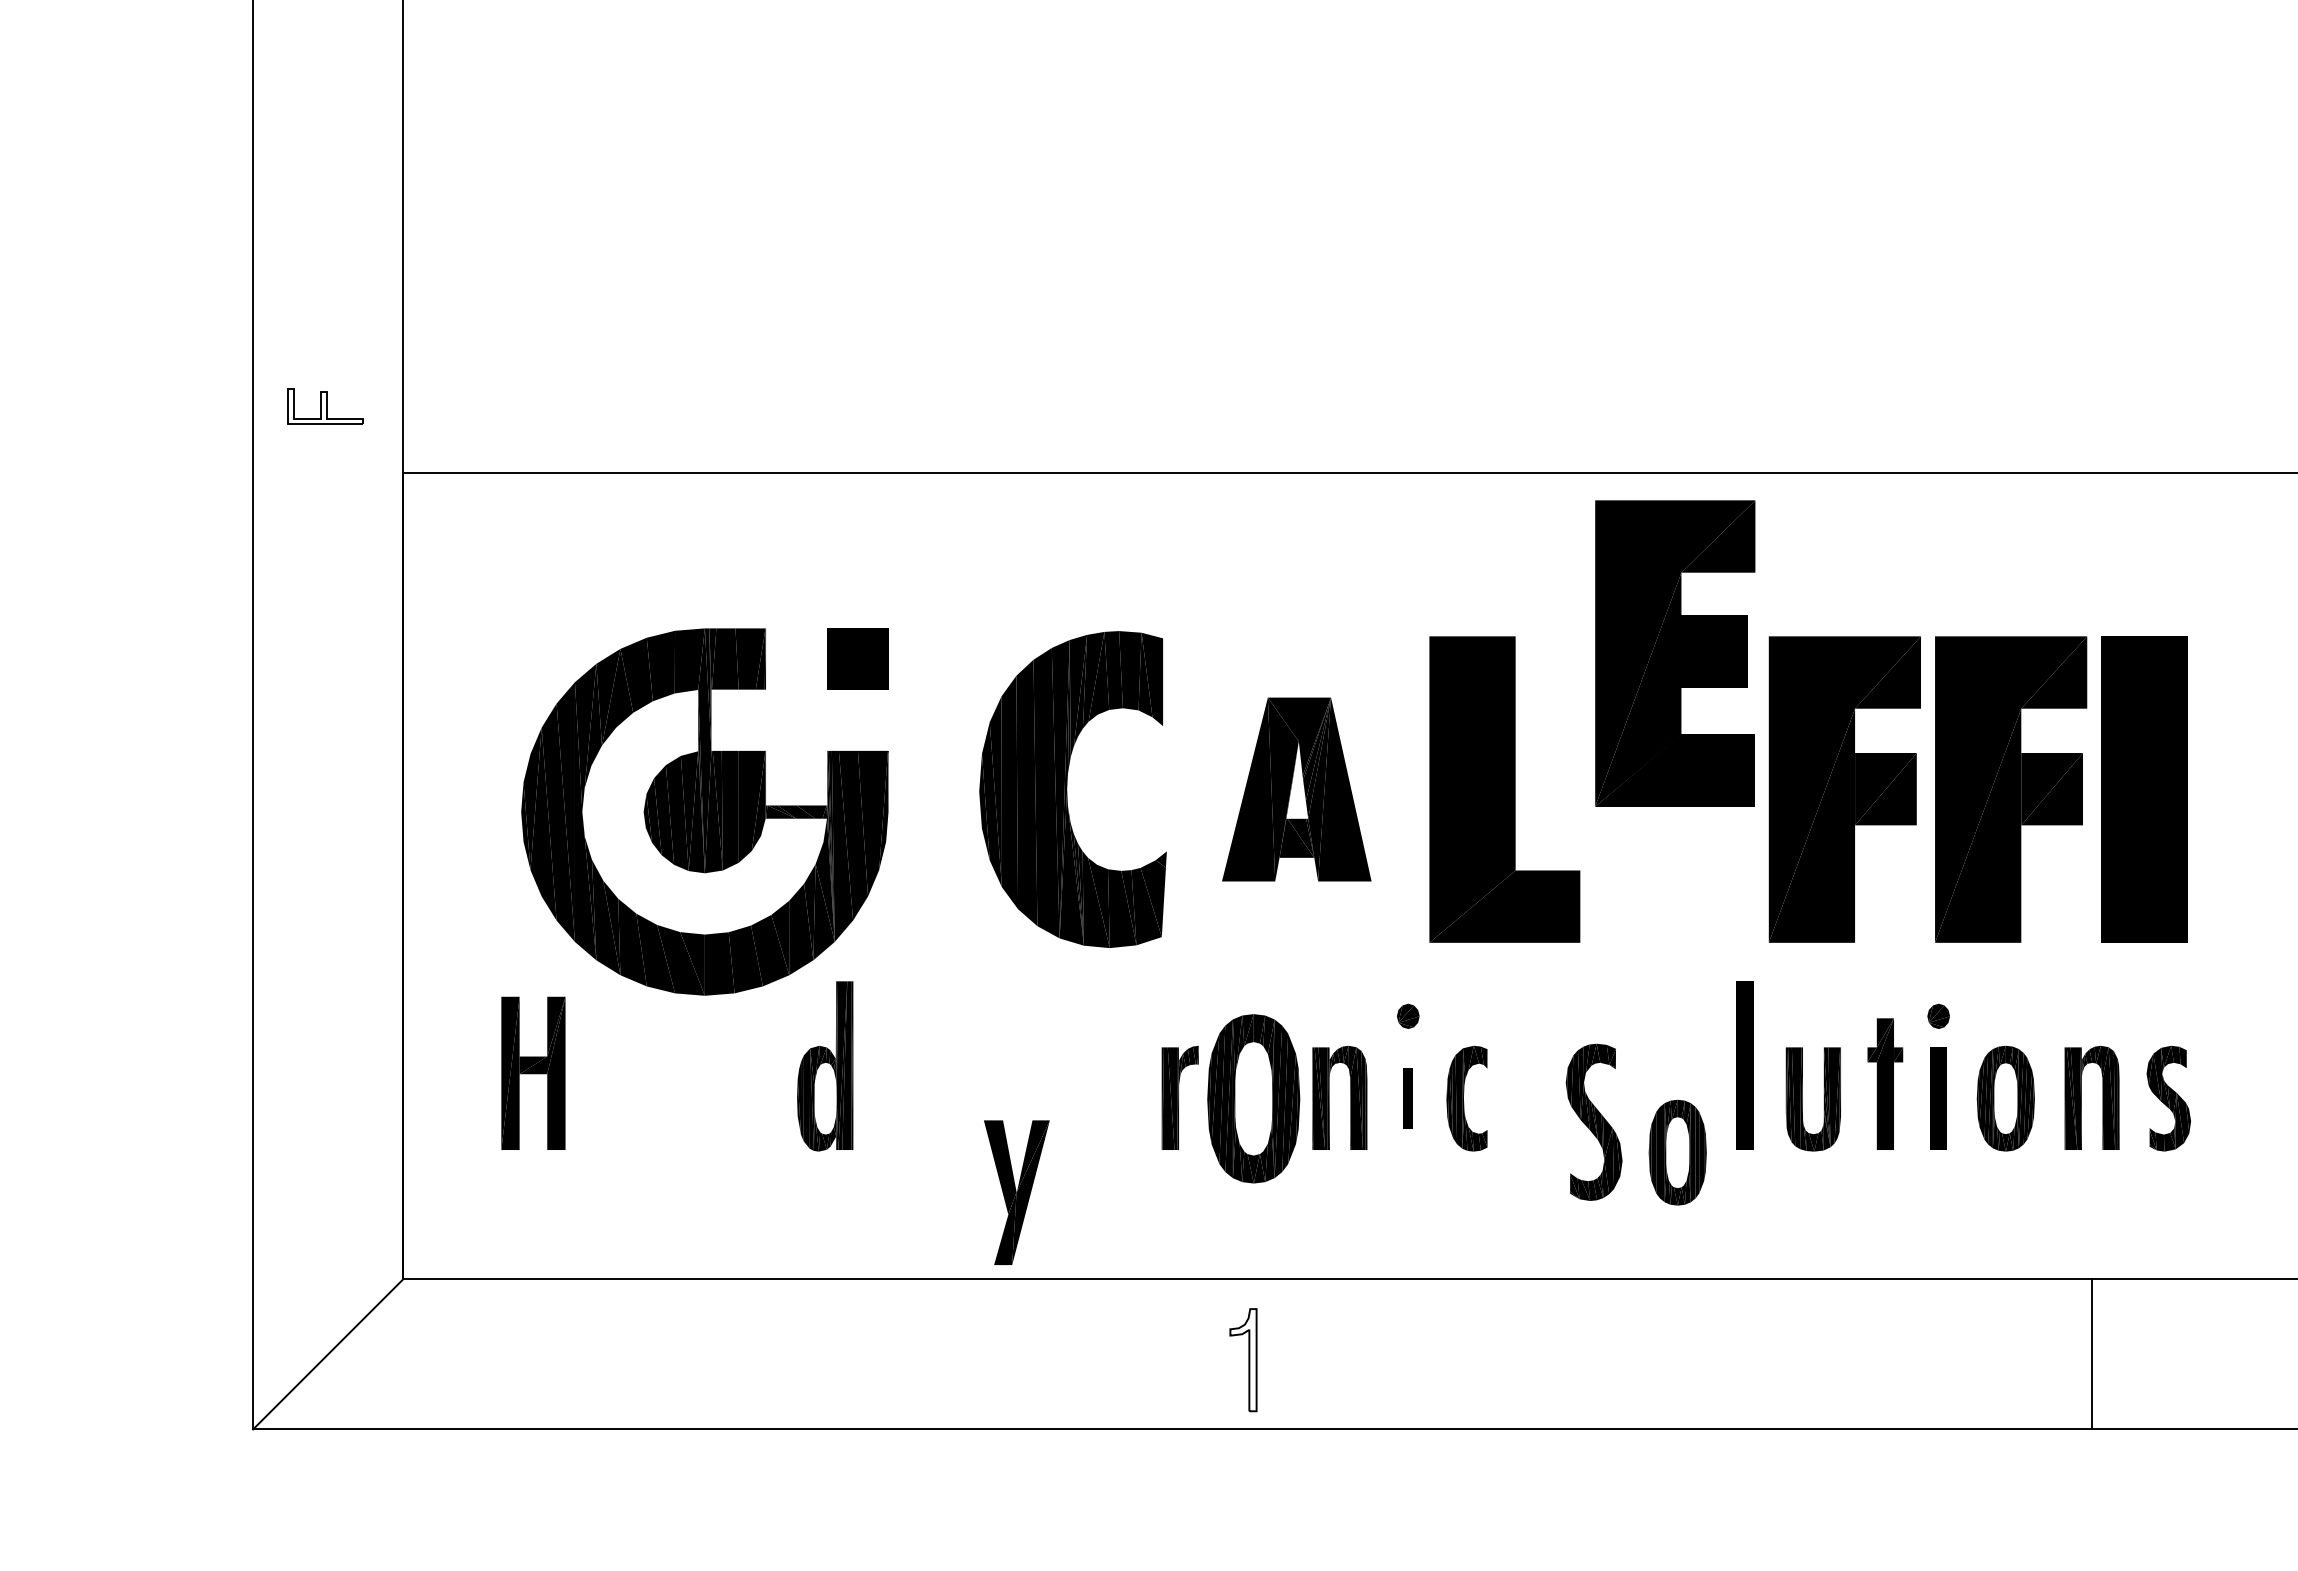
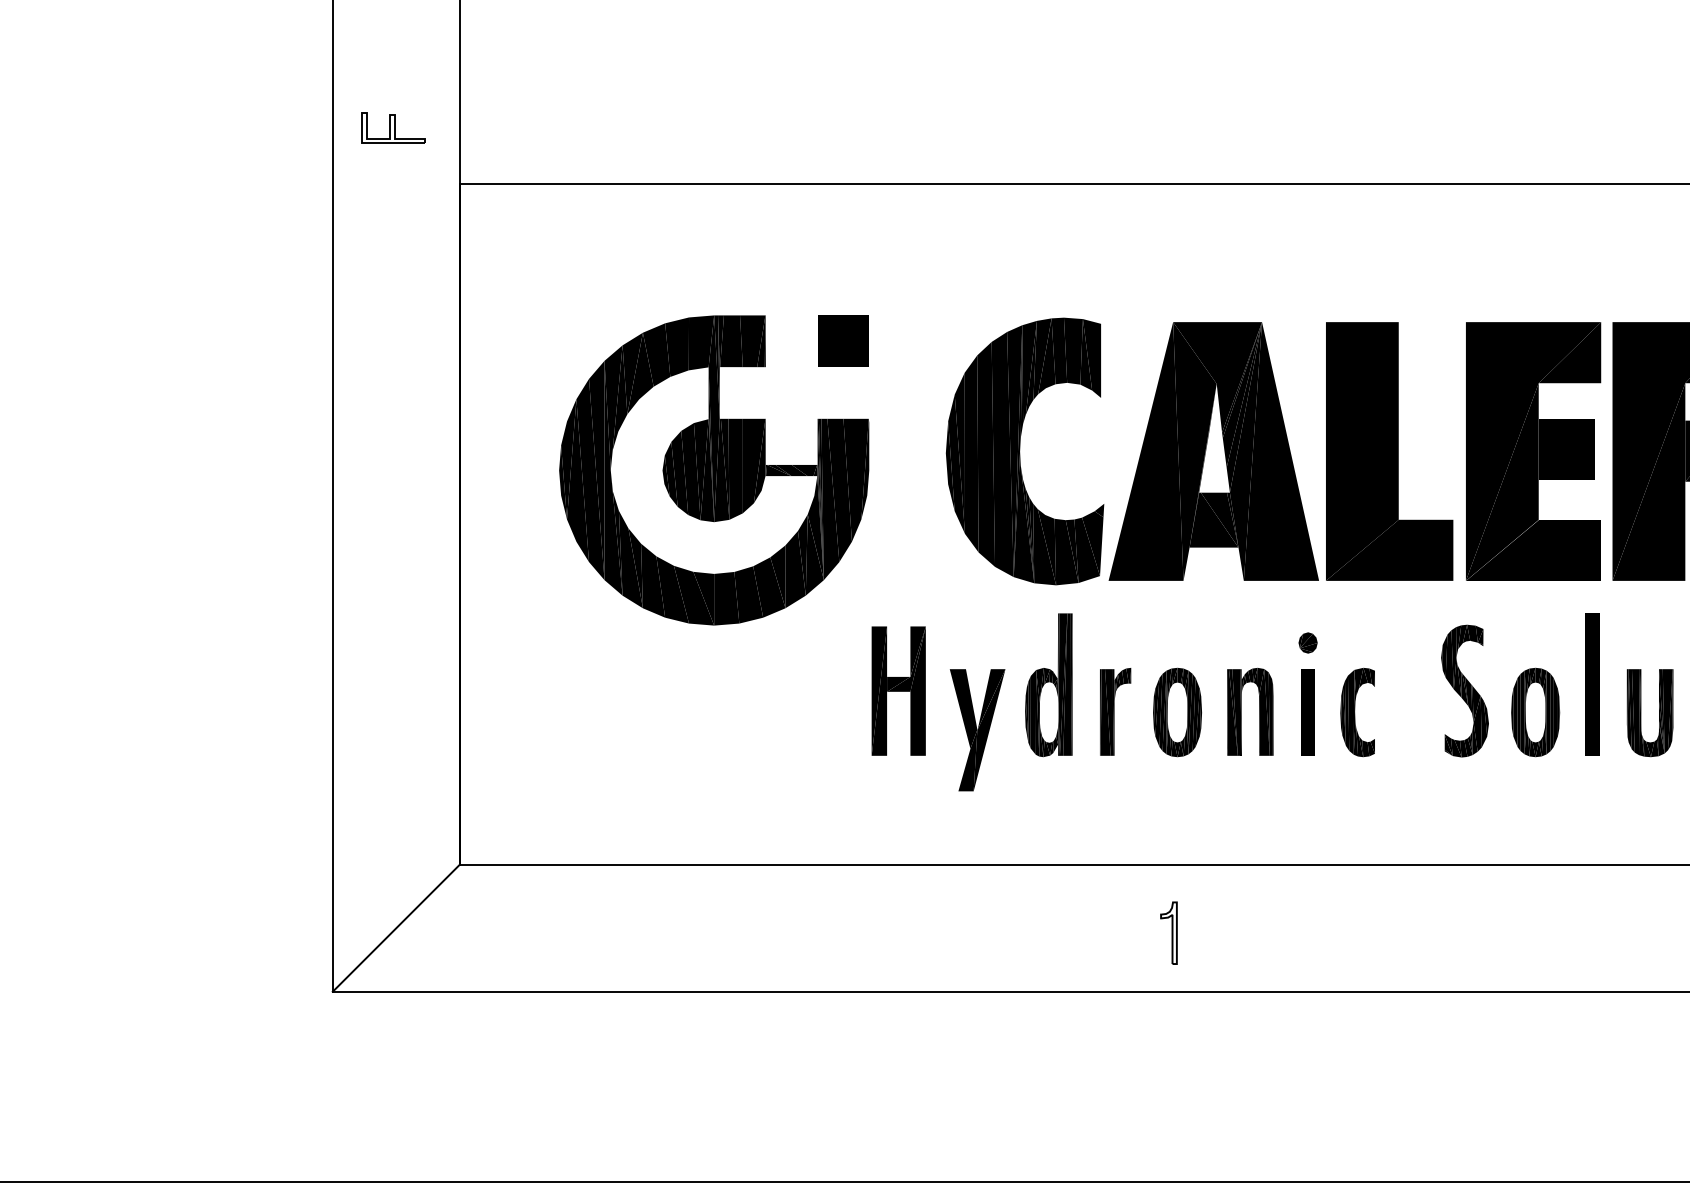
part: (1675, 653) -> (1533, 451), moved
part: (1296, 789) -> (1213, 451), size x1.67
part: (825, 1066) -> (1049, 685), moved
part: (533, 1072) -> (898, 690), moved
part: (1253, 1098) -> (1177, 712), size x0.62
part: (1408, 1098) -> (1308, 712), size x1.67
part: (1593, 1121) -> (1464, 690), moved
part: (1677, 1152) -> (1535, 712), moved
part: (1016, 1192) -> (977, 730), moved
part: (1243, 1359) -> (1168, 932), size x0.71

